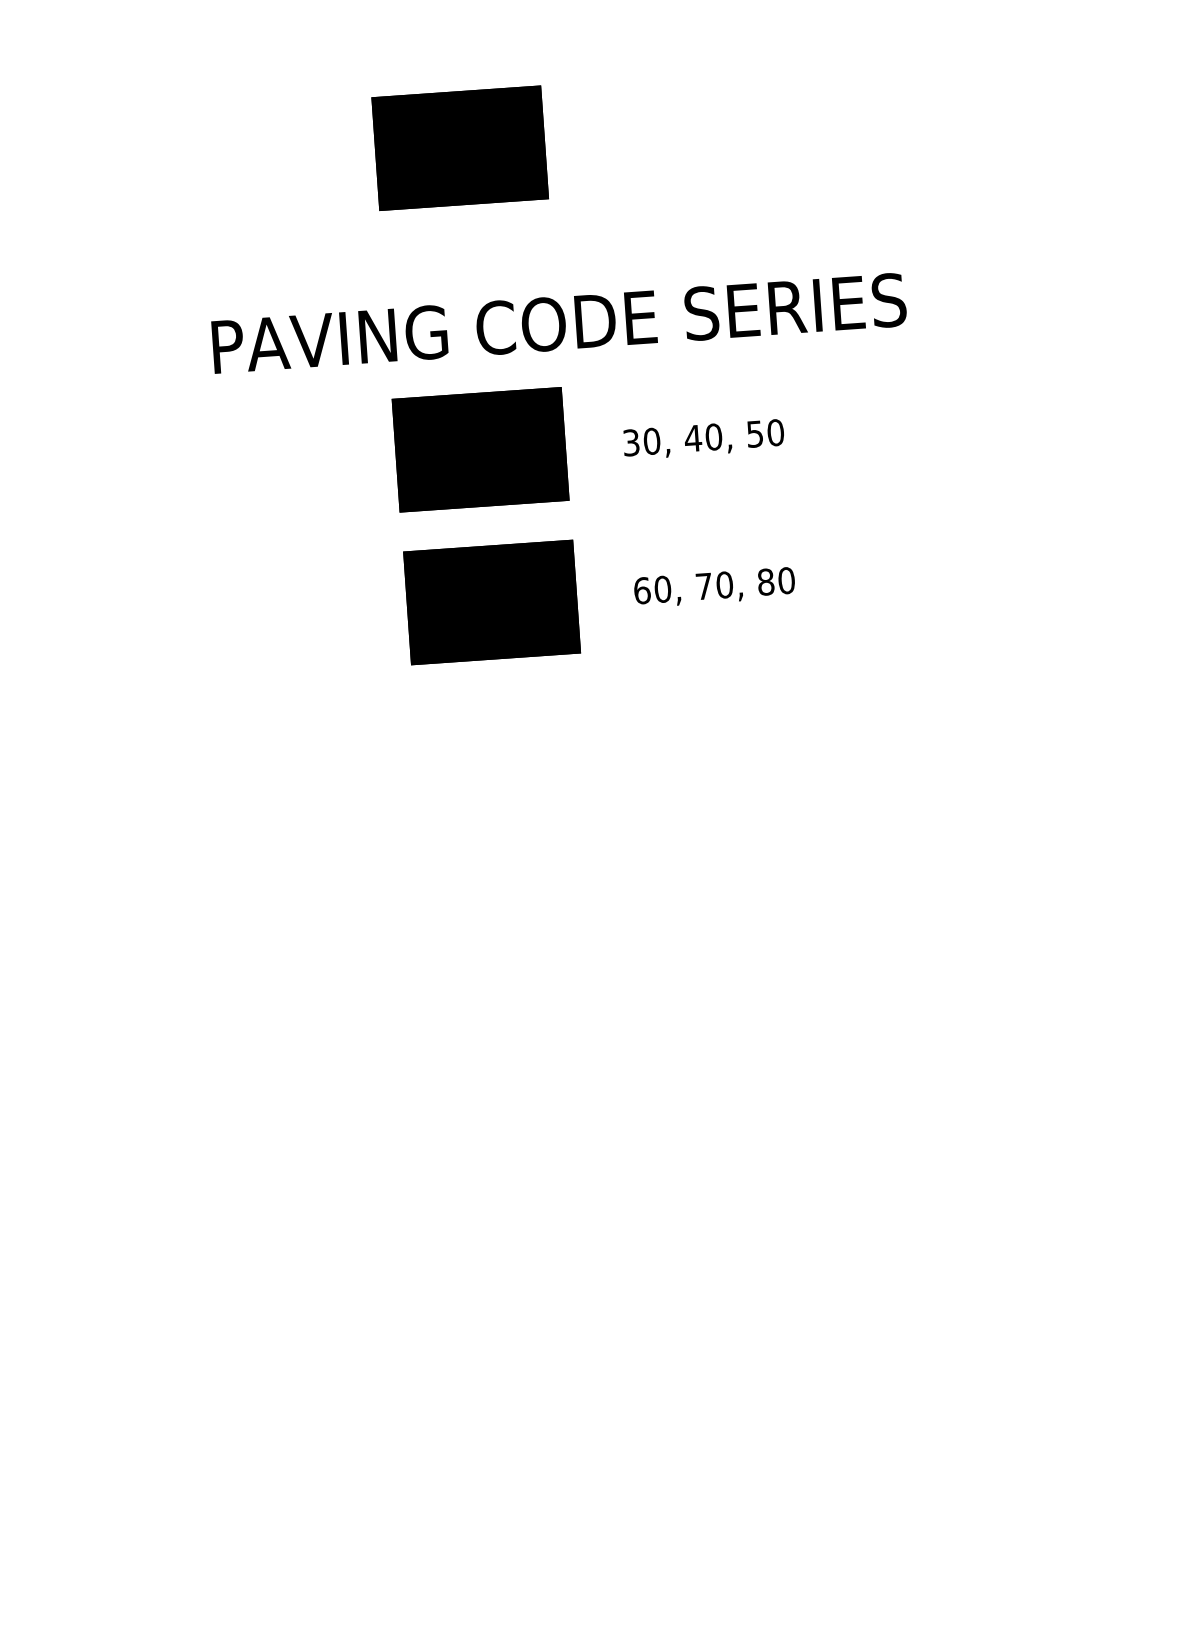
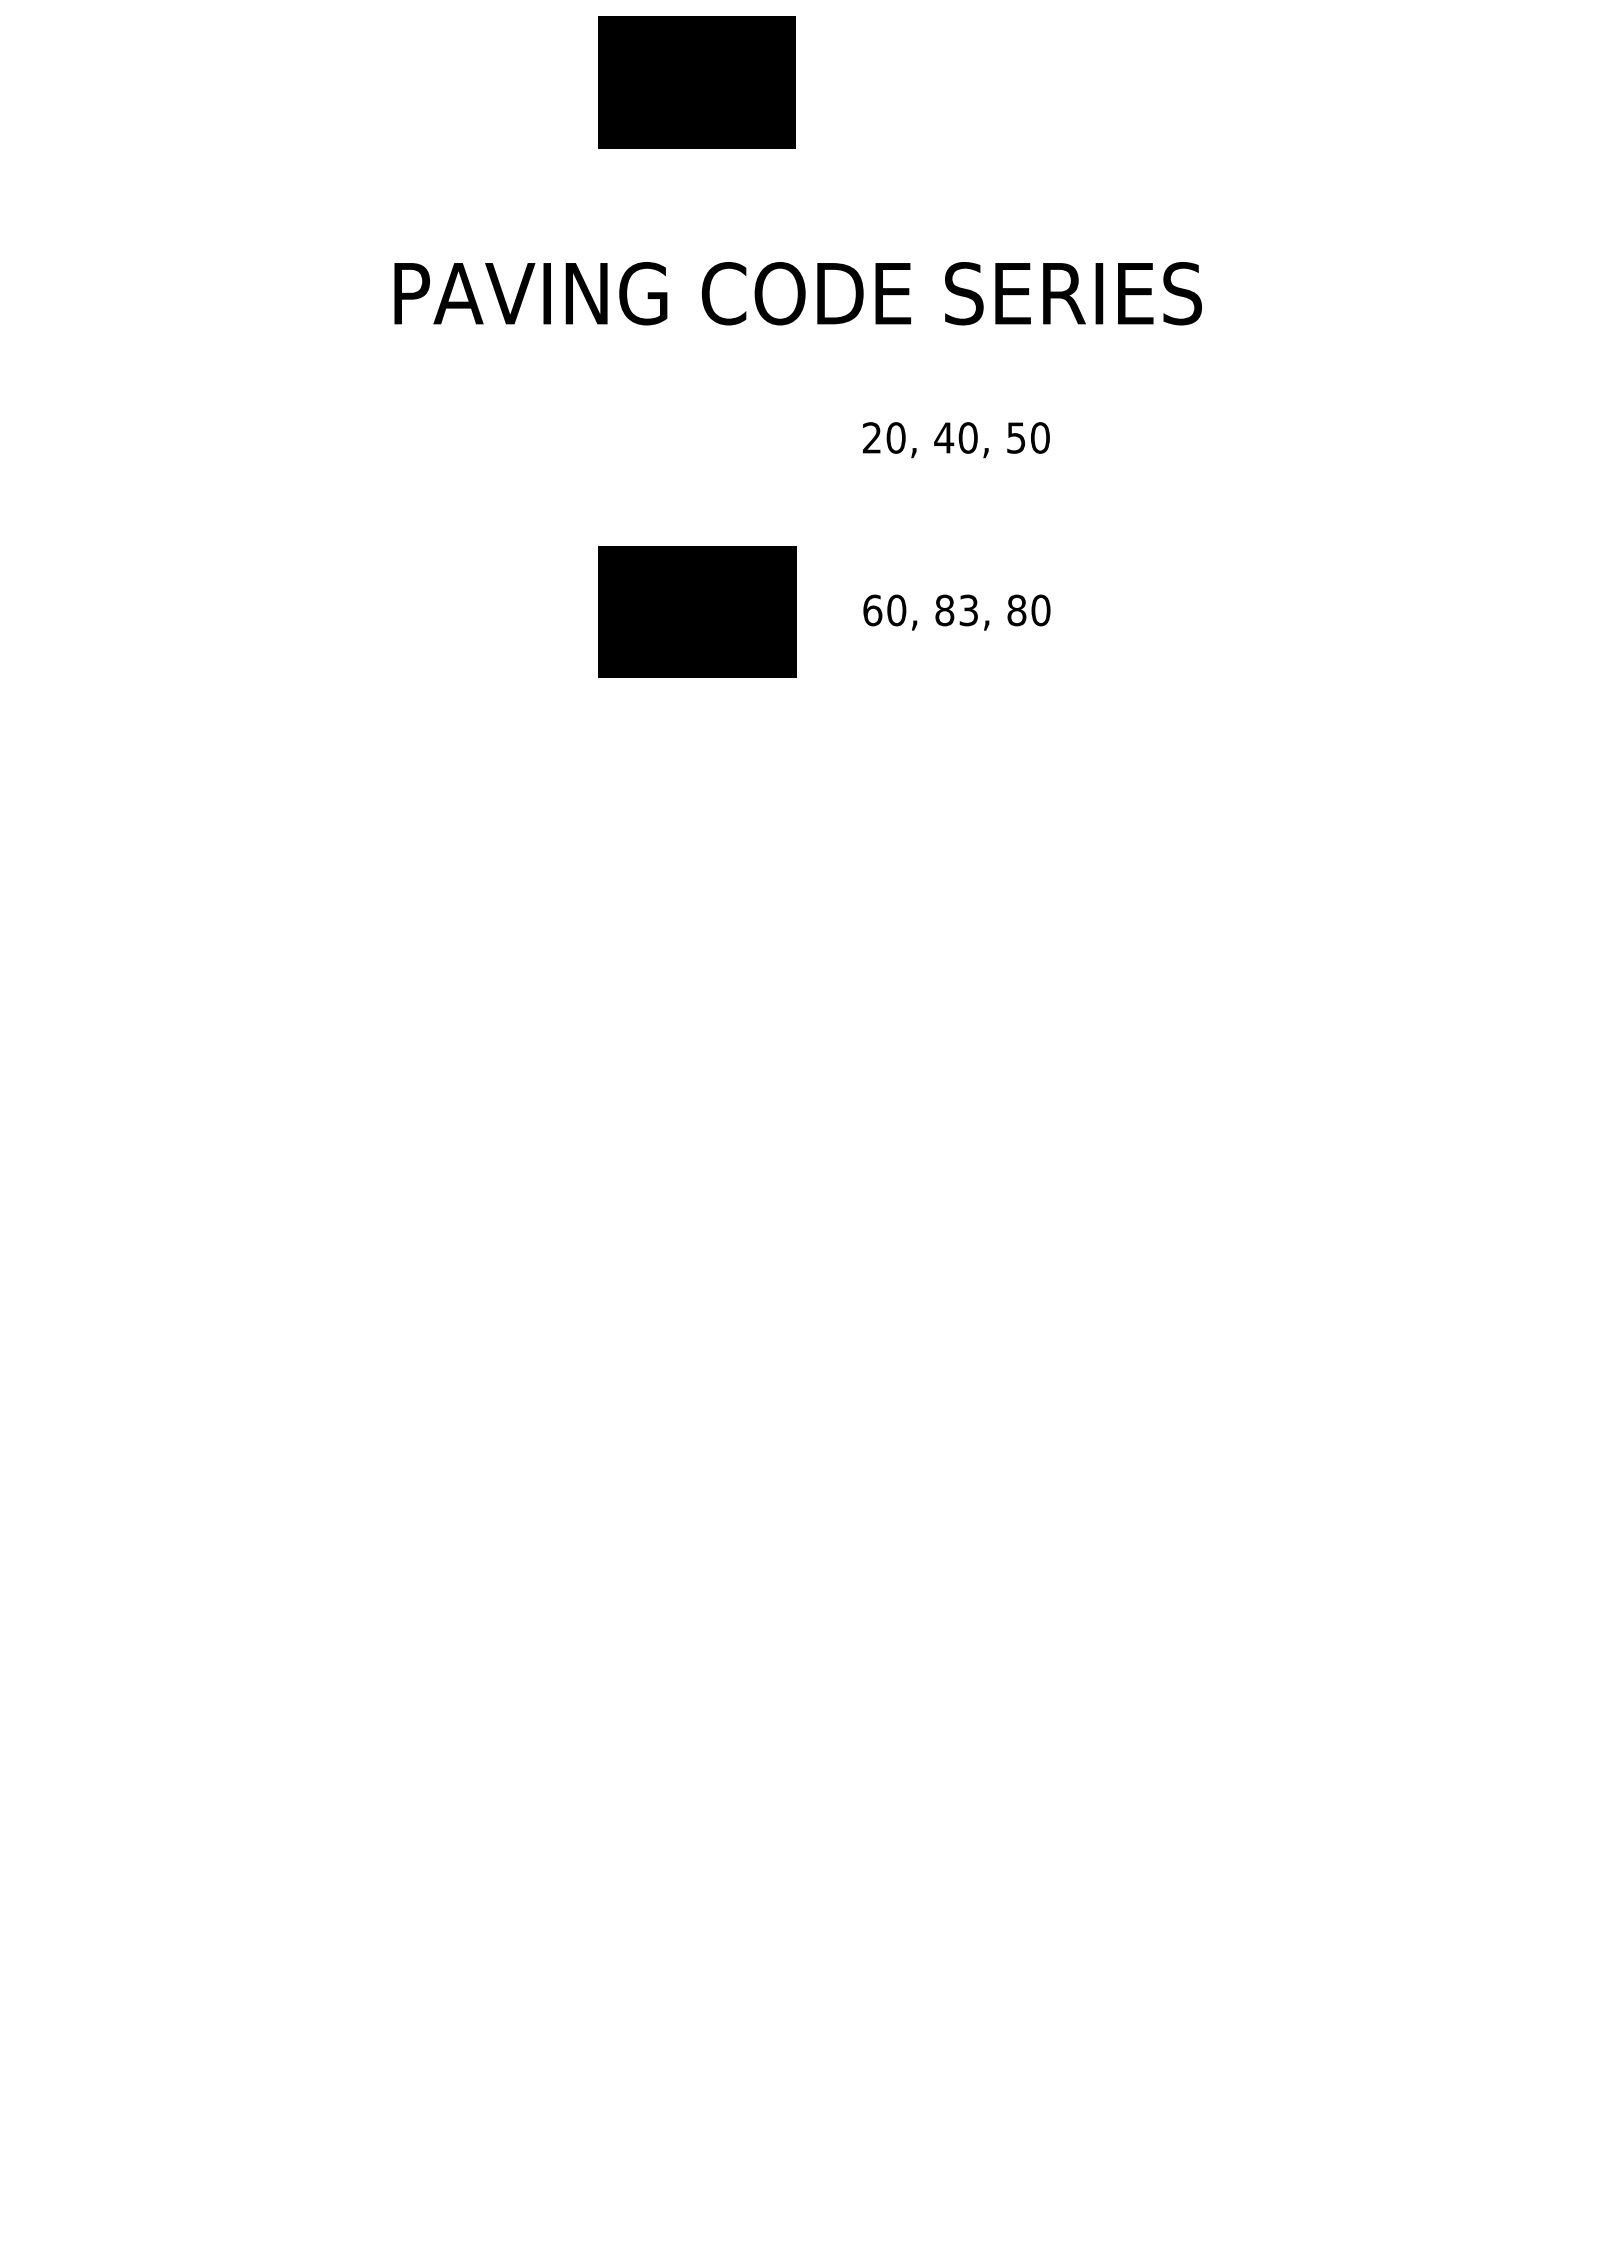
text: (631, 442) -> (872, 437), 30, -> 20,
part: (480, 449) -> (696, 433), removed
text: (714, 585) -> (956, 610), 70, -> 83,

